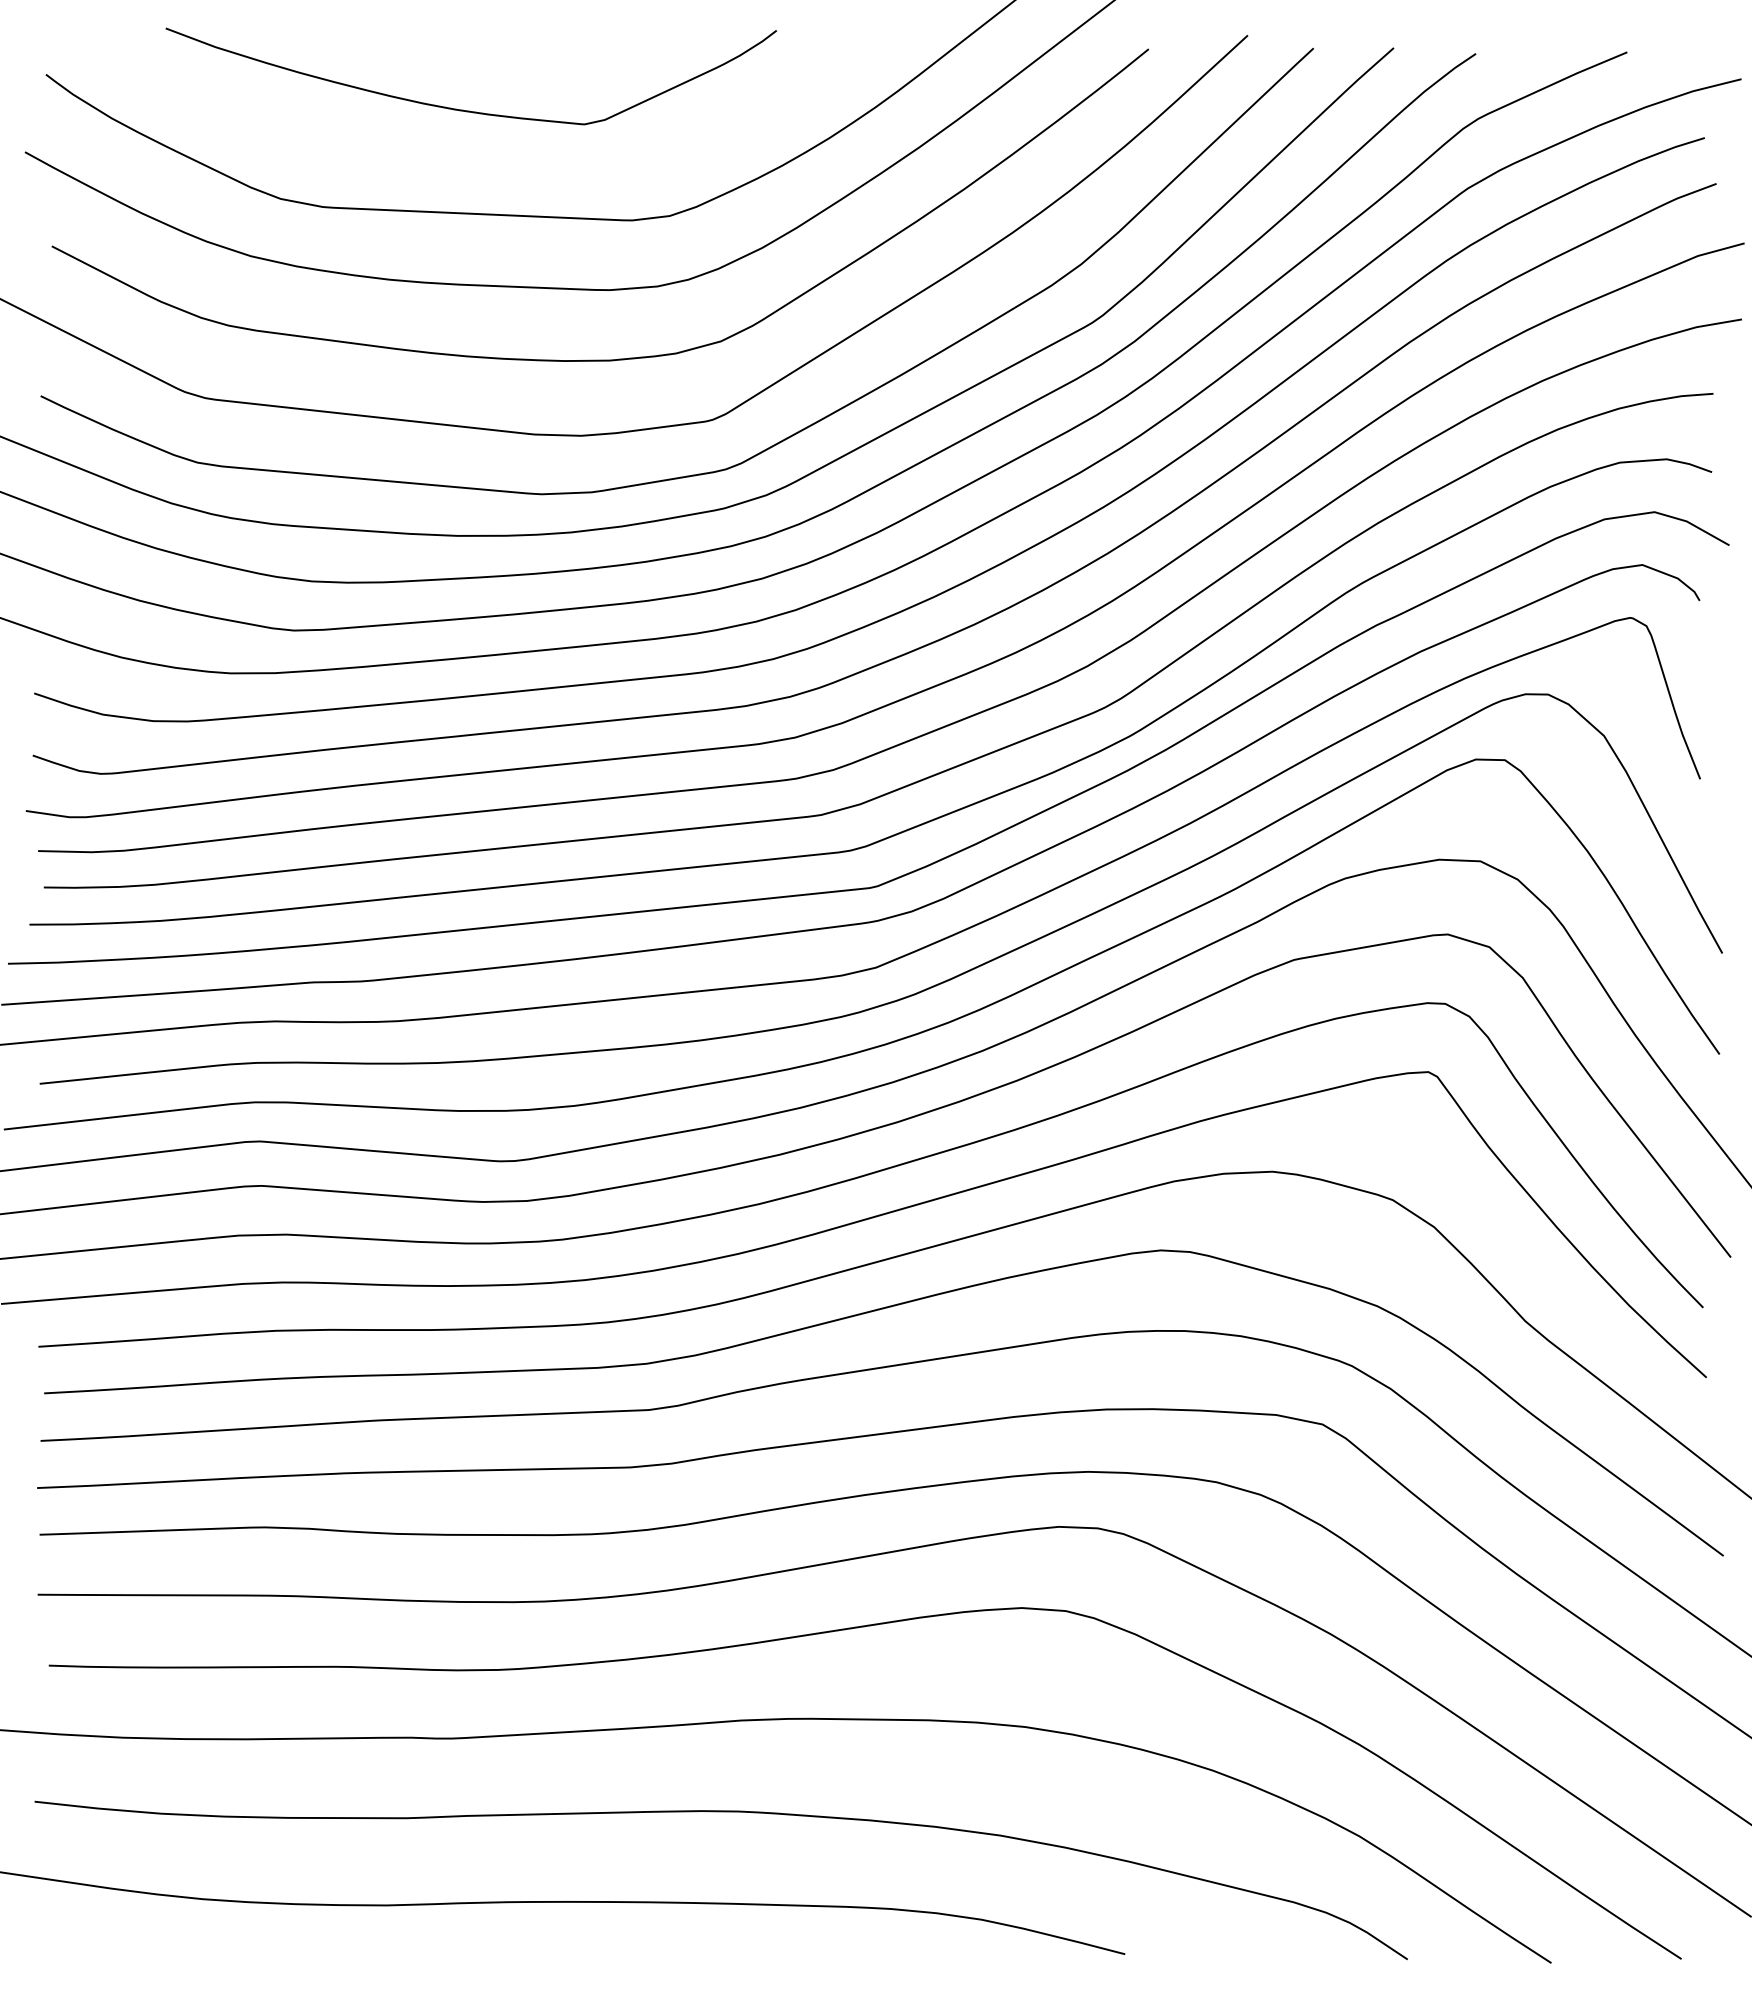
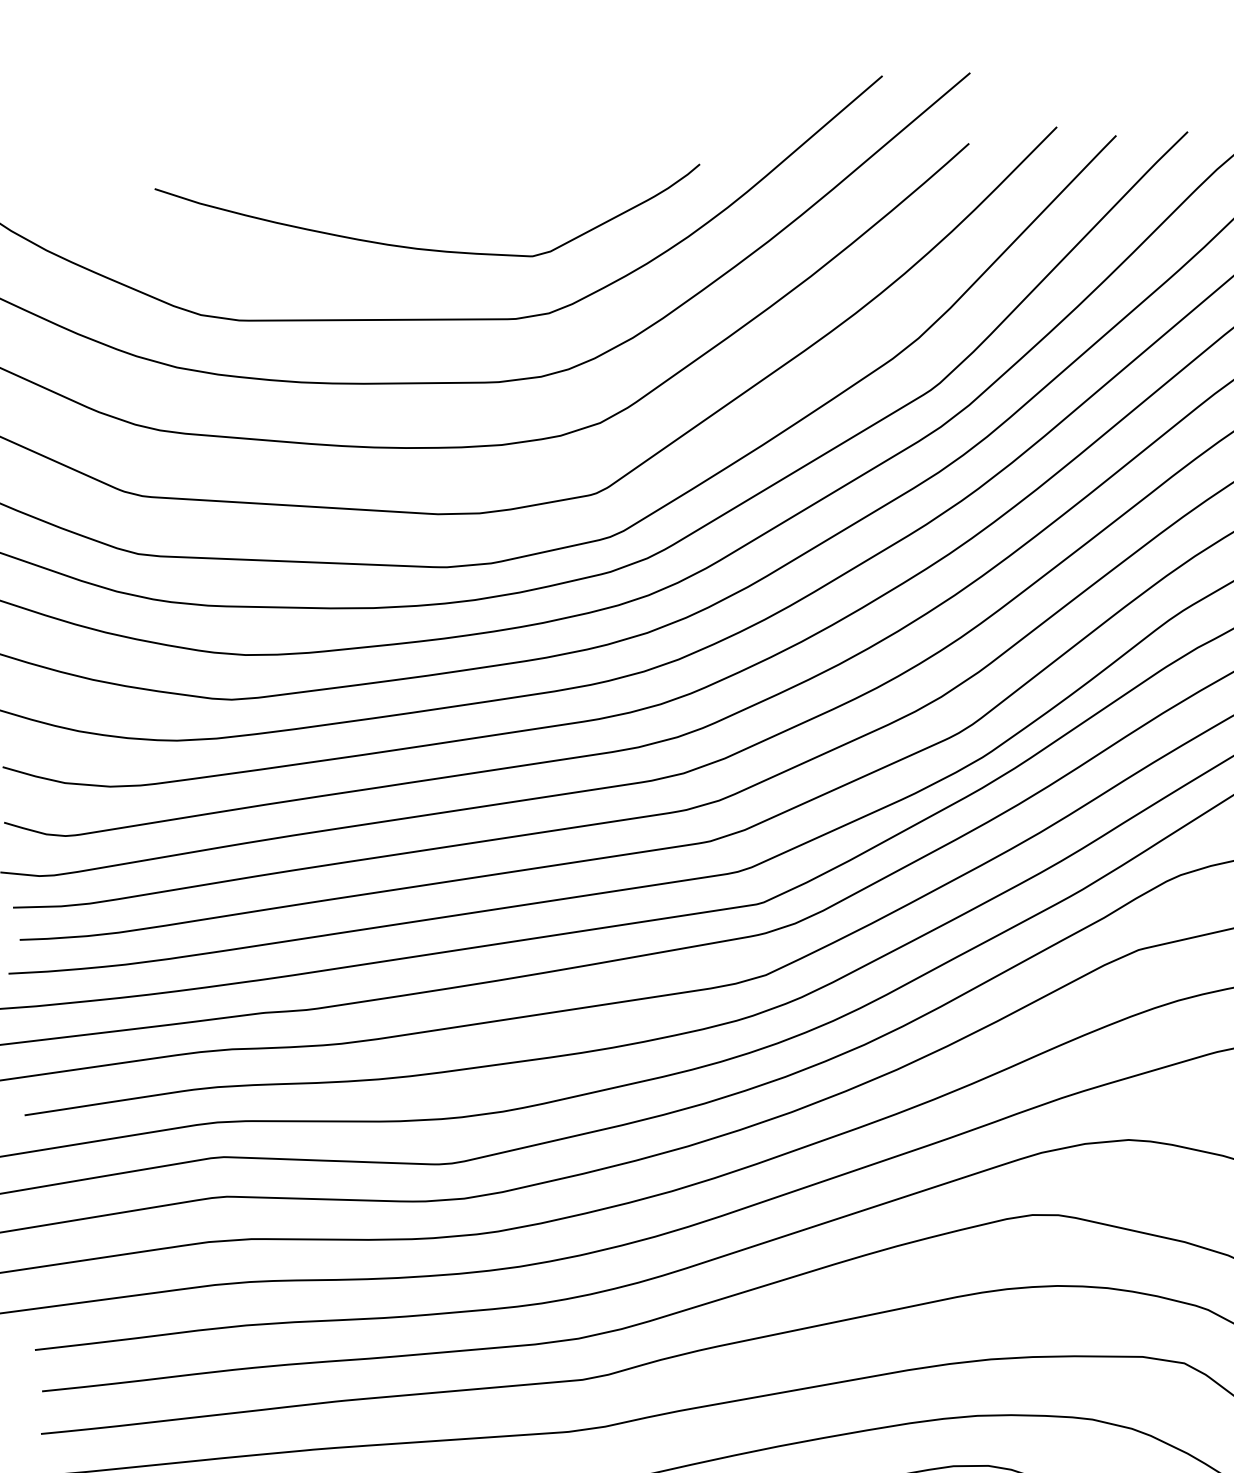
curve: (463, 109) -> (423, 248), moved

